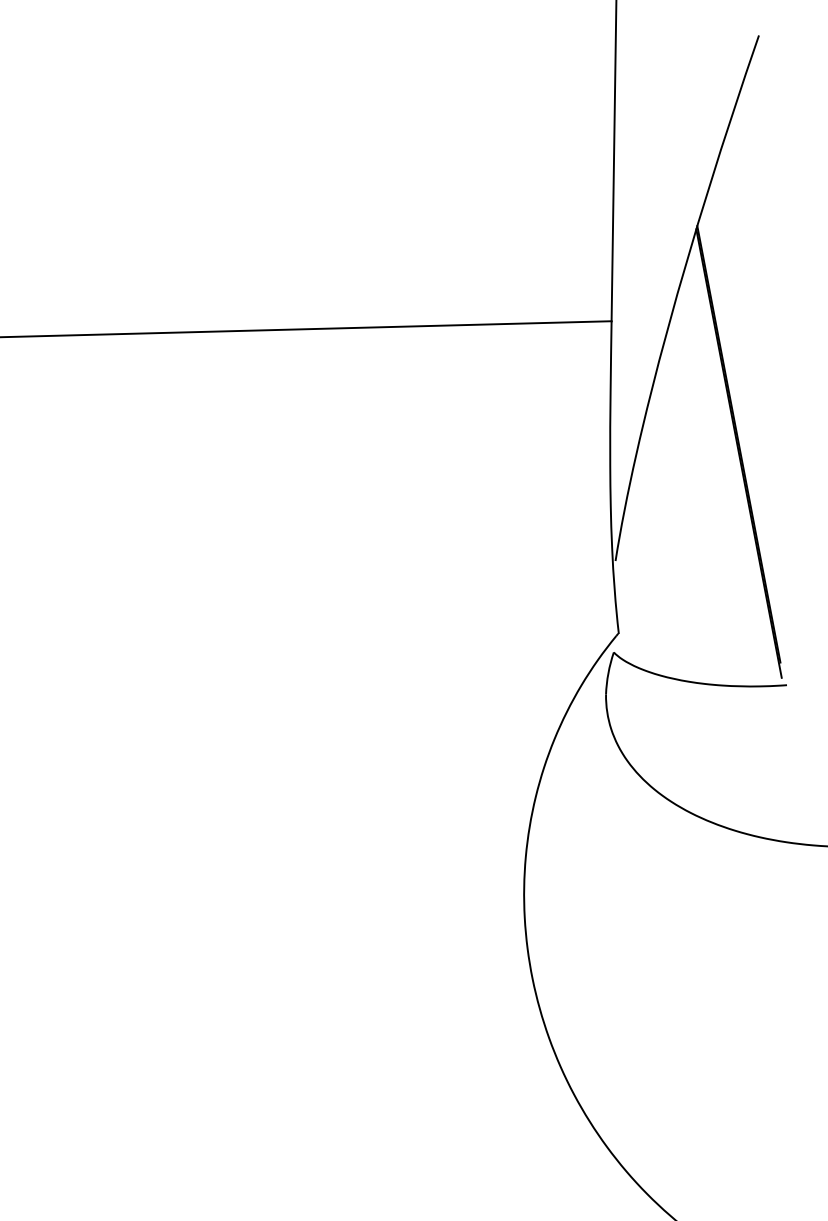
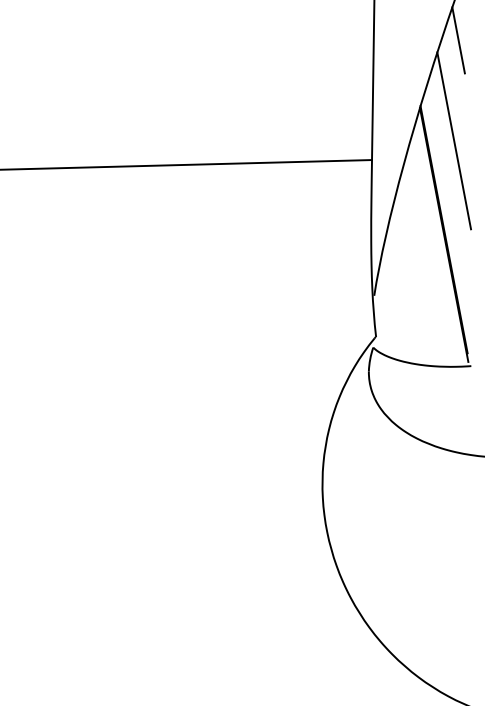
line: (764, 110) -> (458, 40), added
line: (757, 286) -> (454, 140), added

